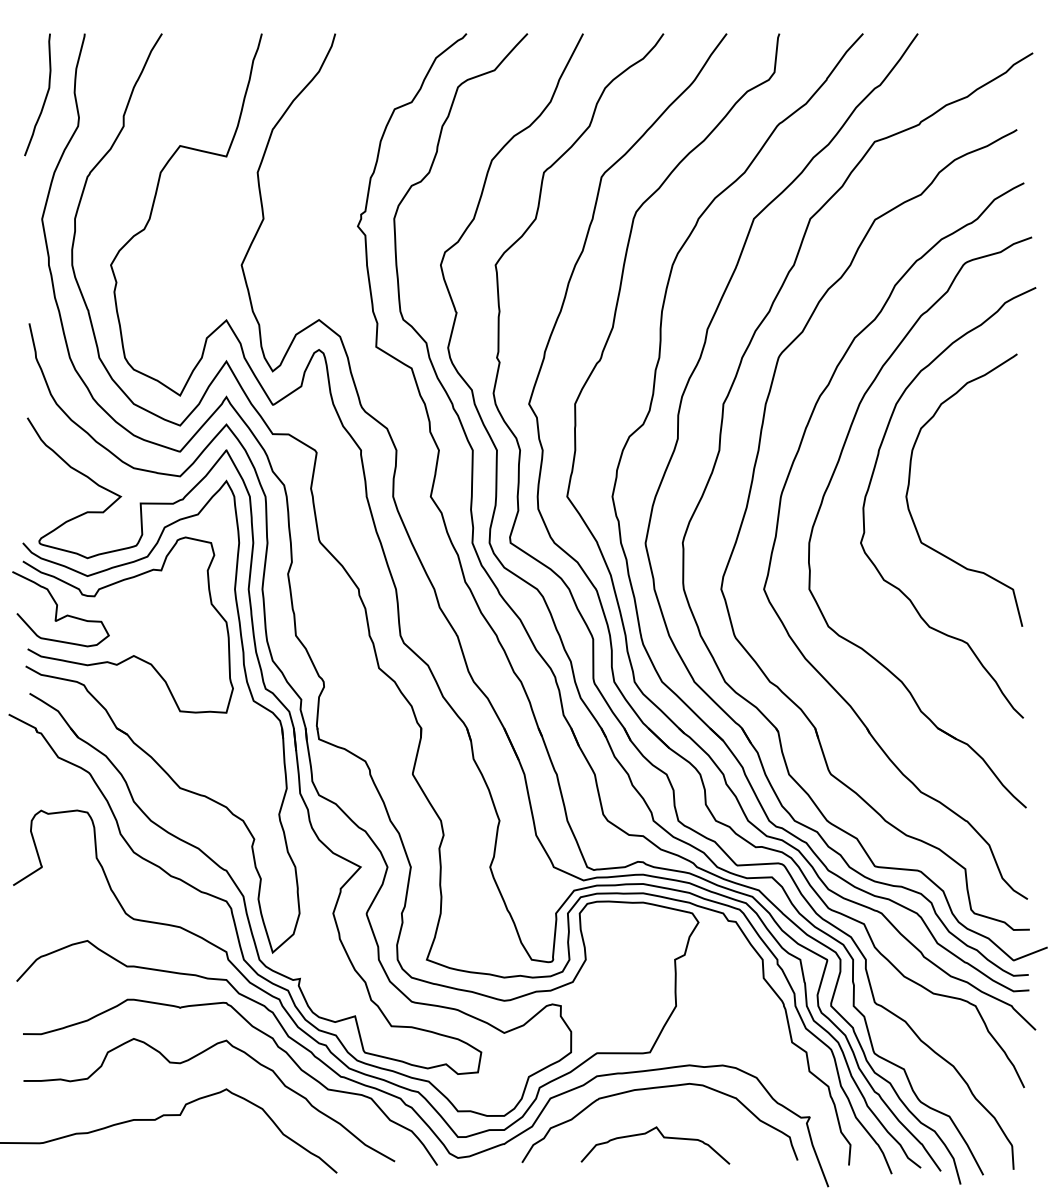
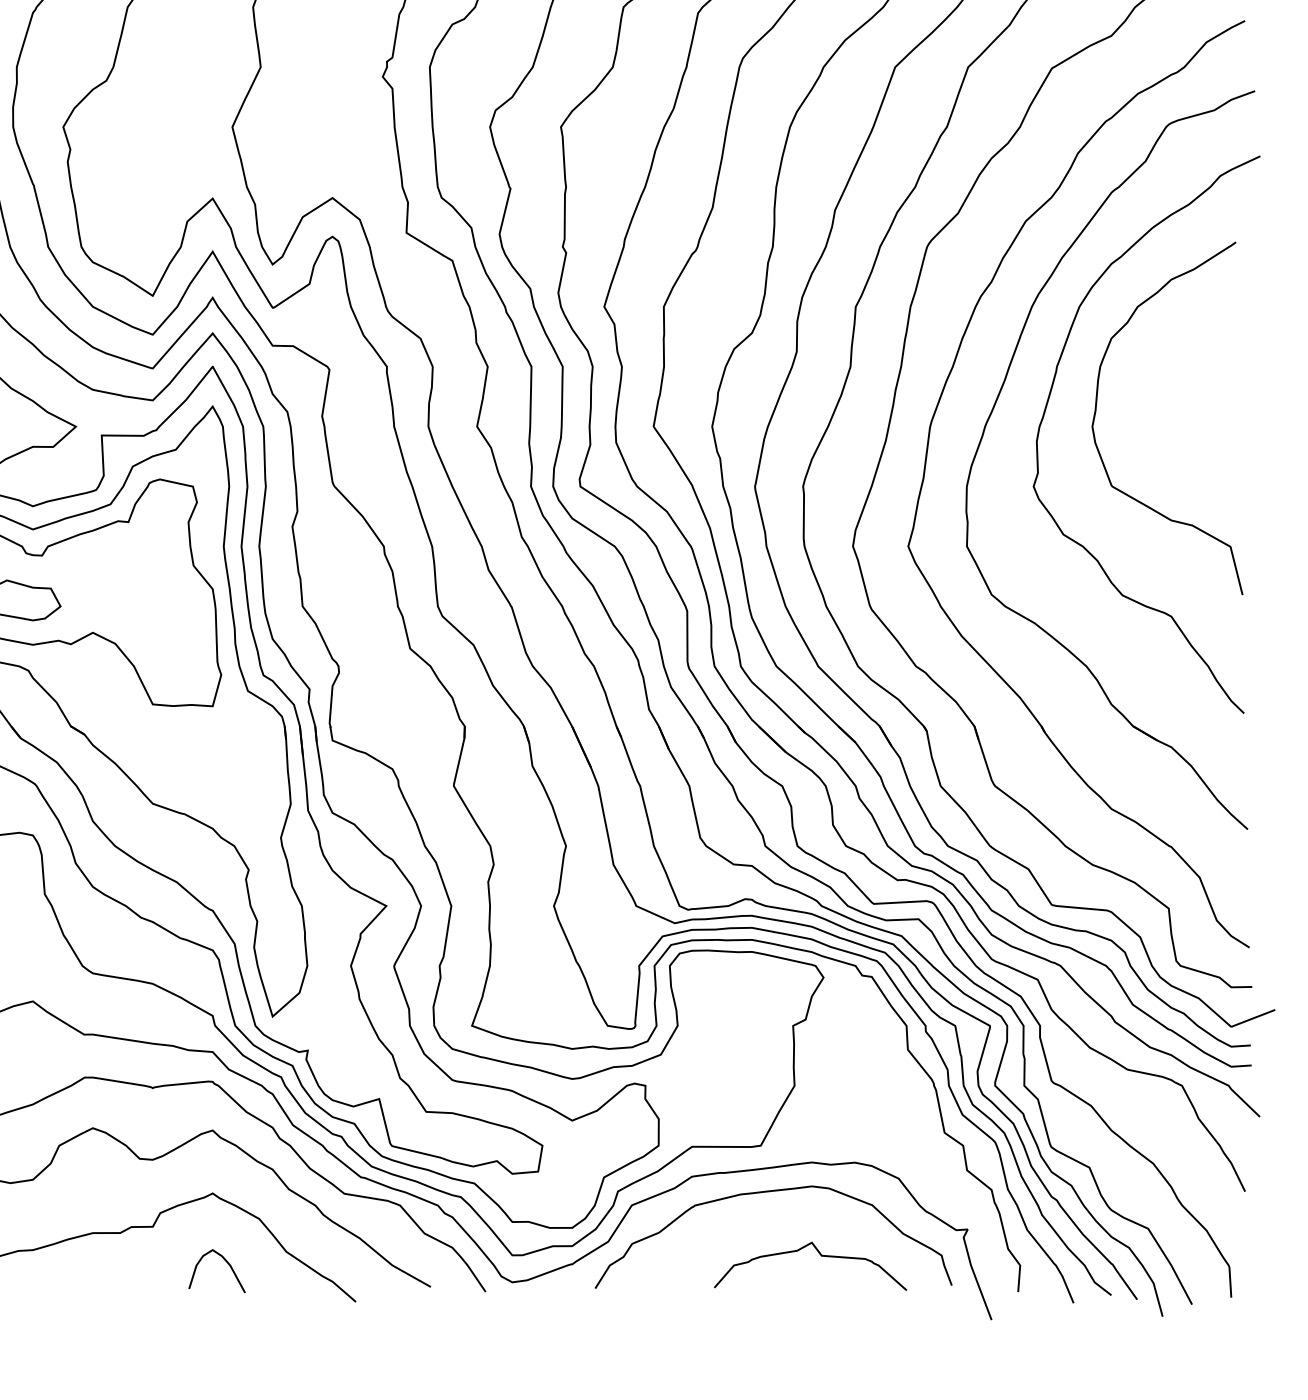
curve: (663, 1138) -> (820, 1257), moved
curve: (236, 1142) -> (225, 1262), added

